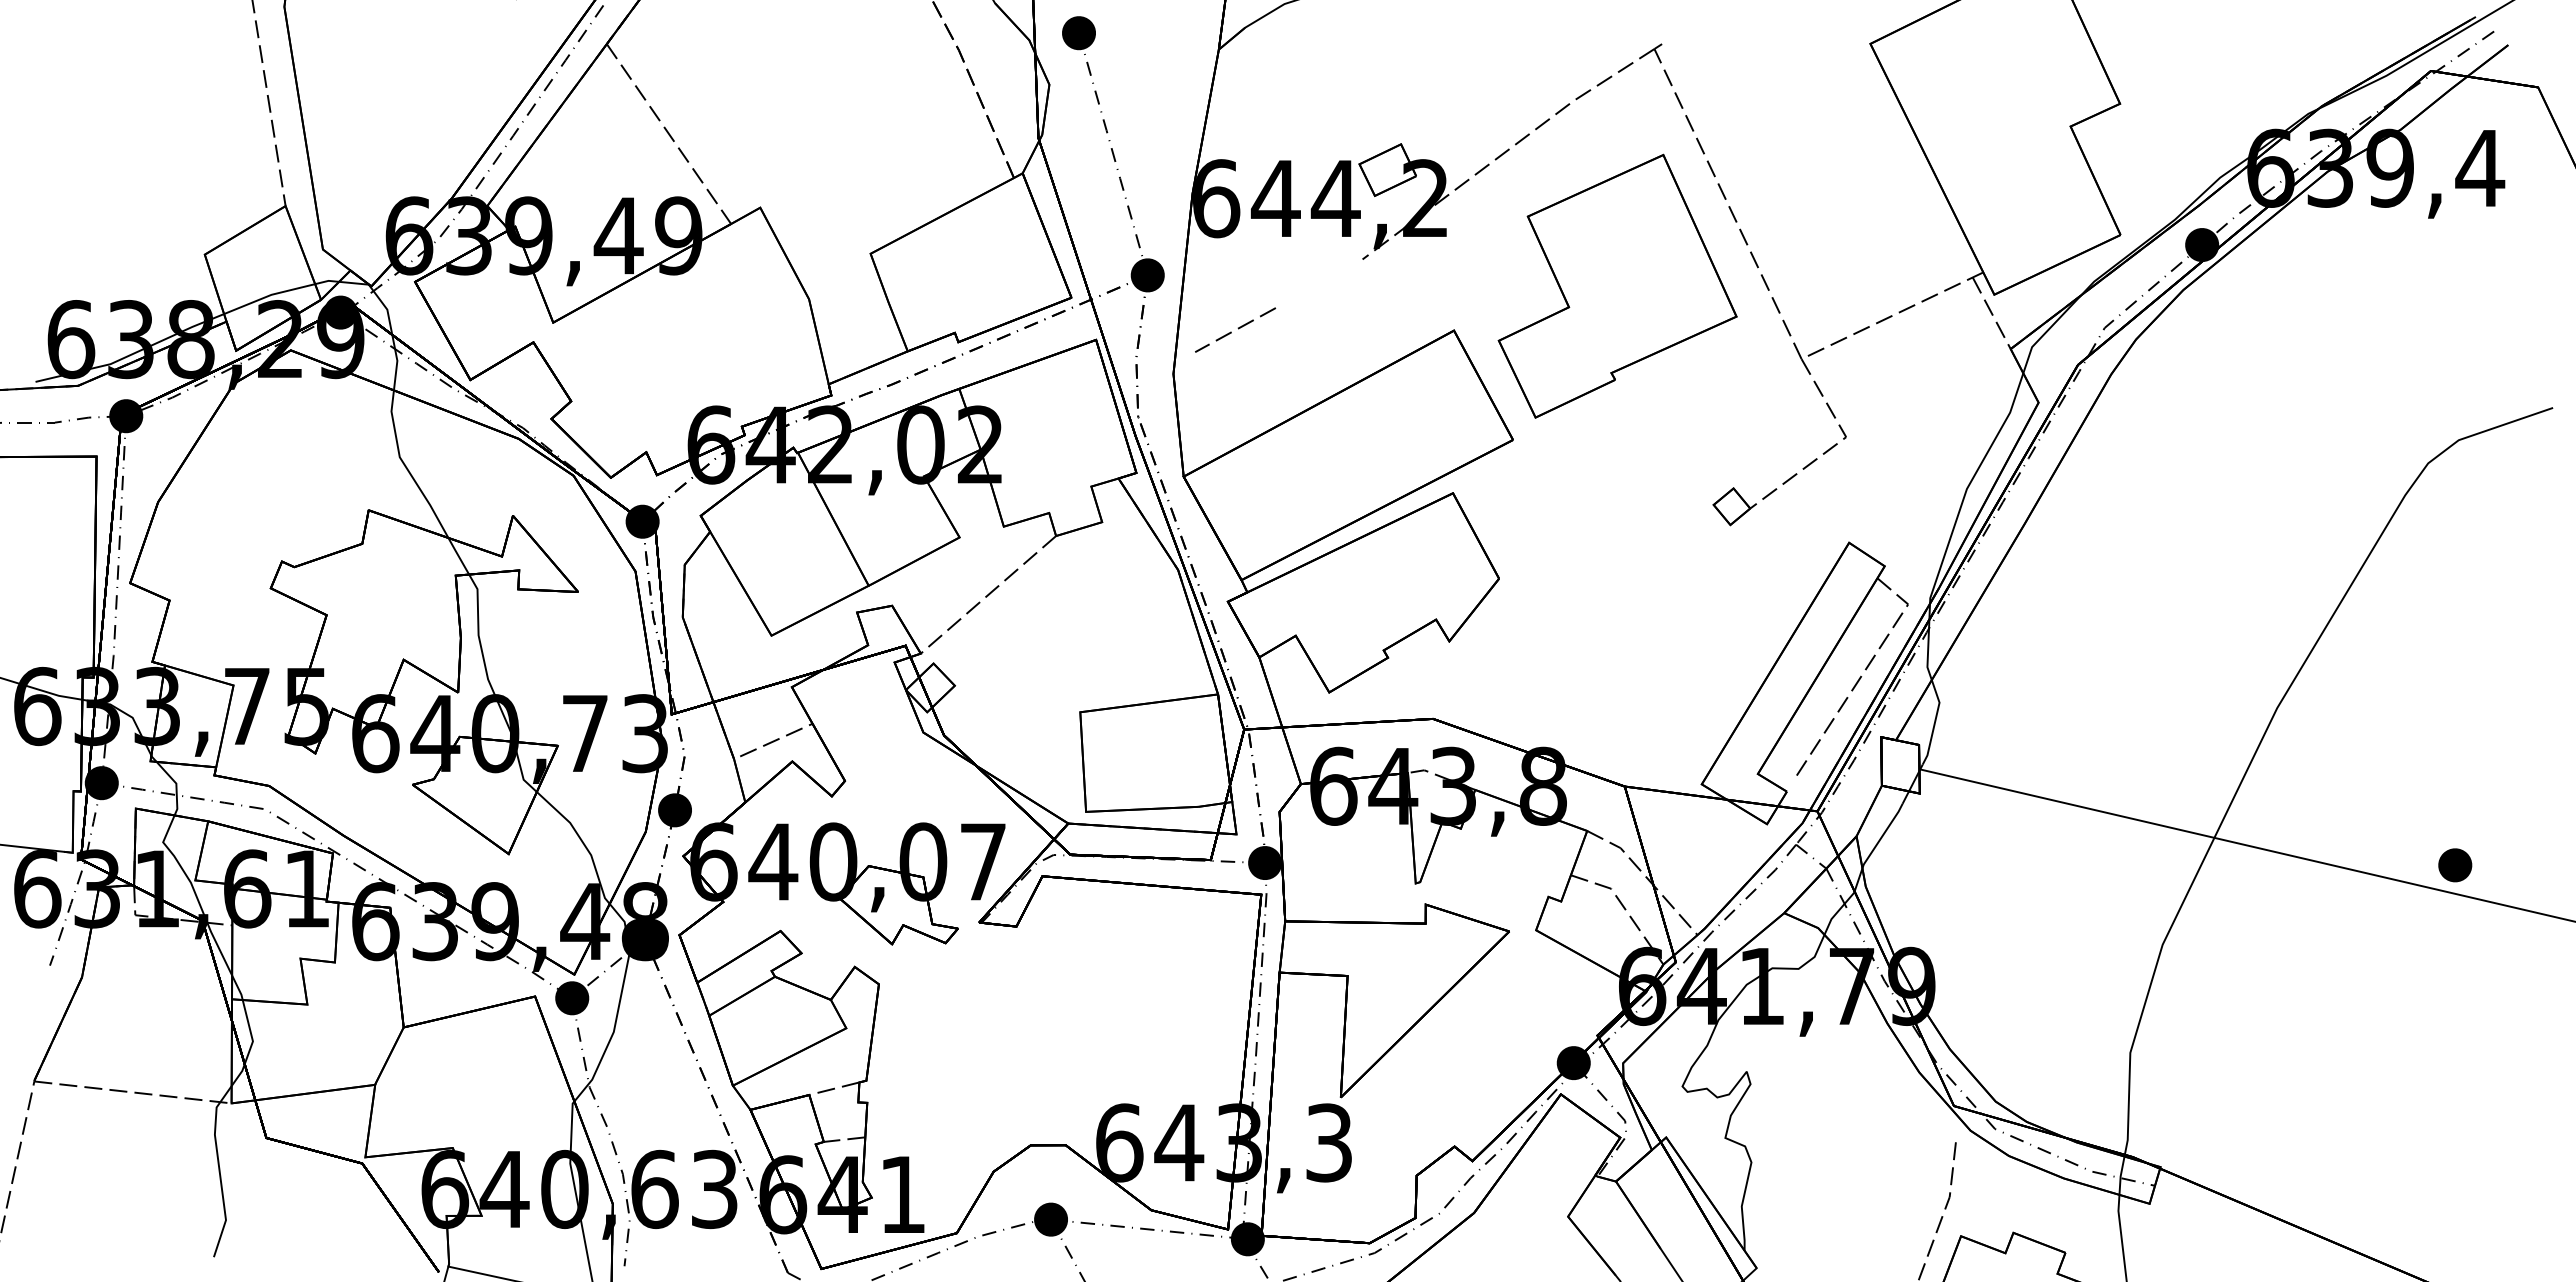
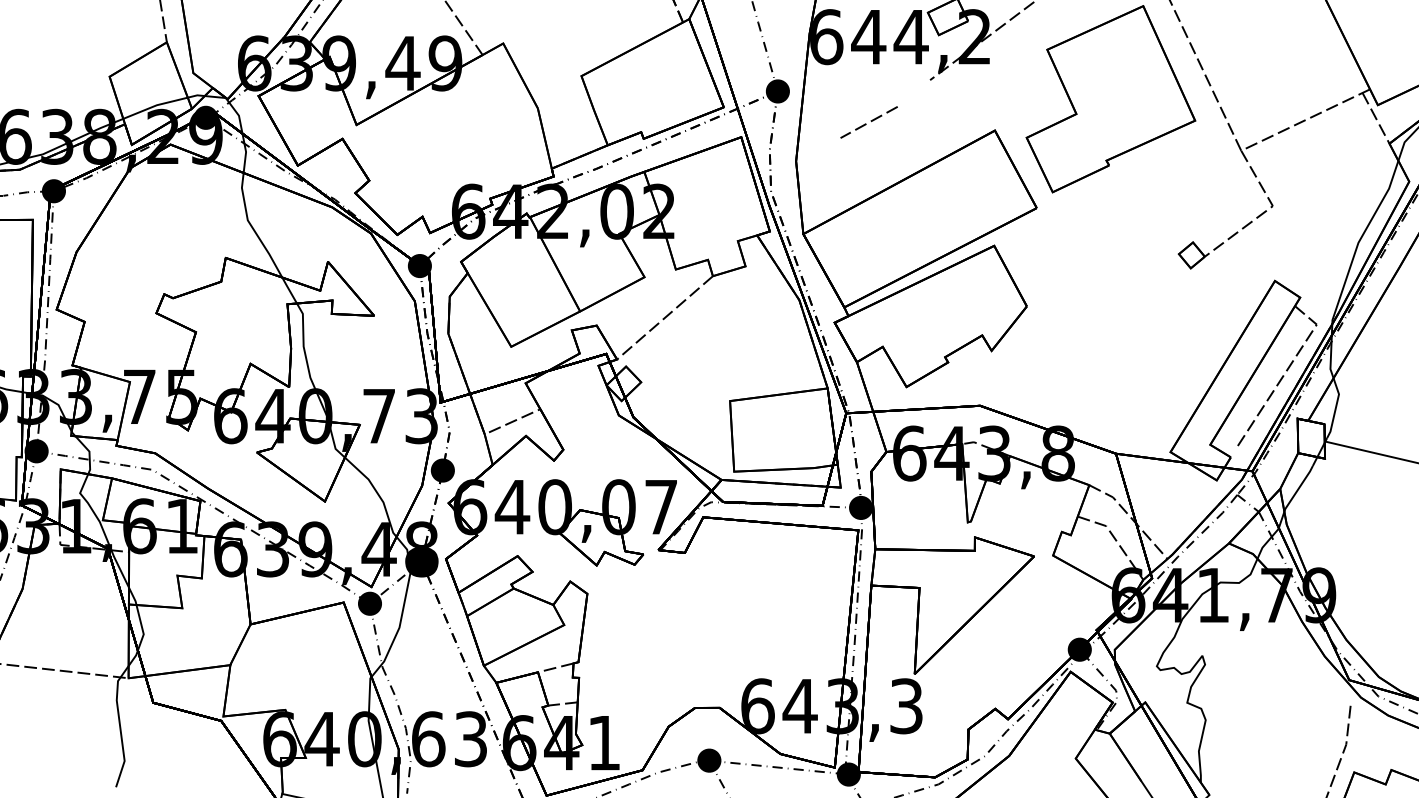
line: (1237, 328) -> (870, 121), moved

